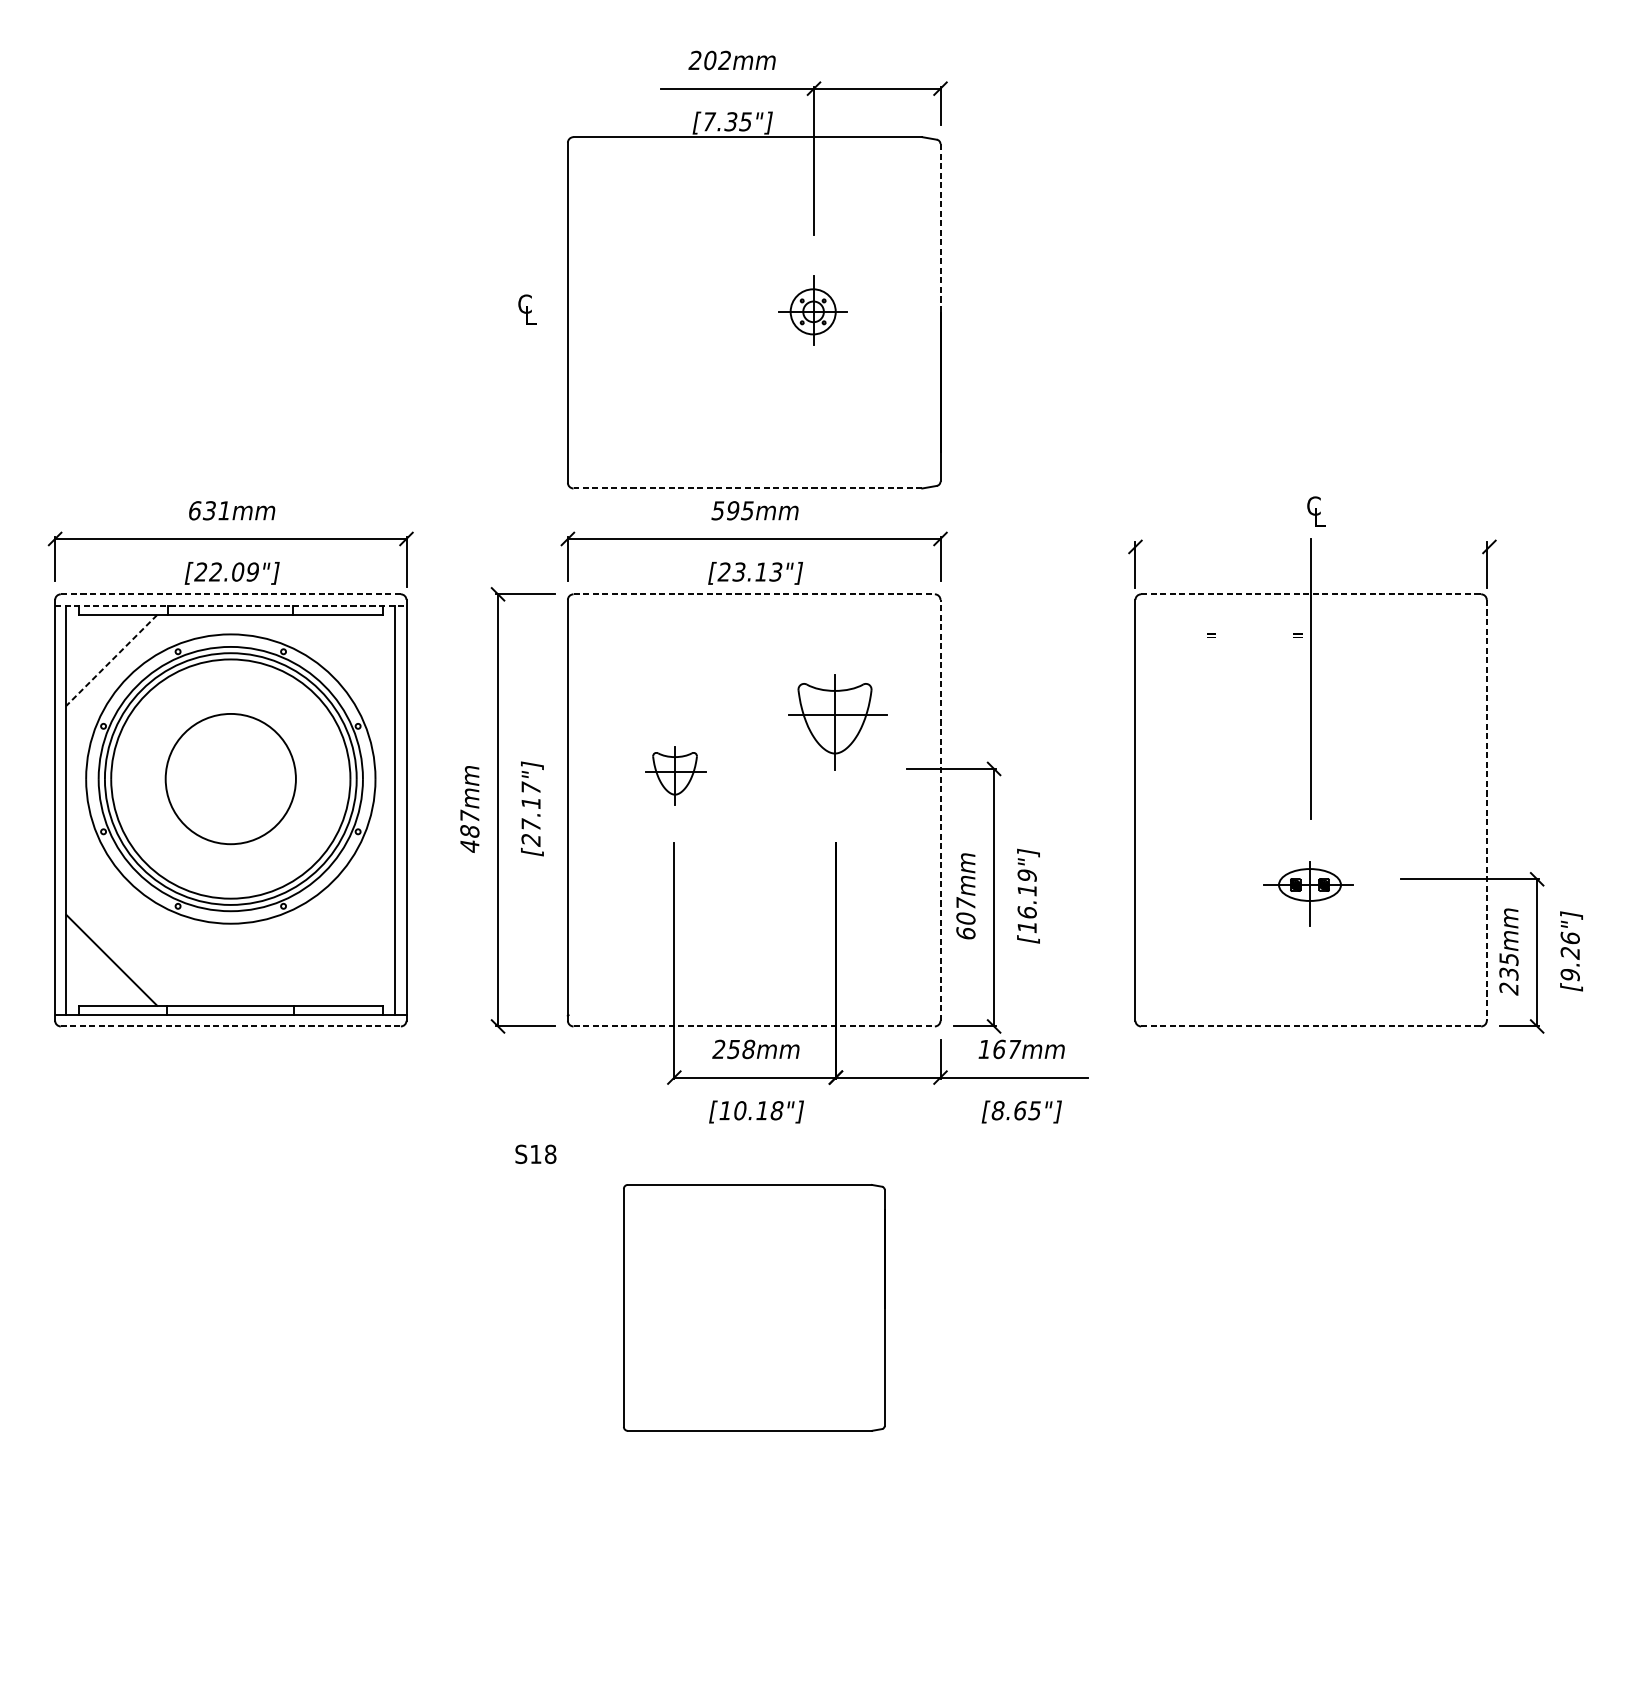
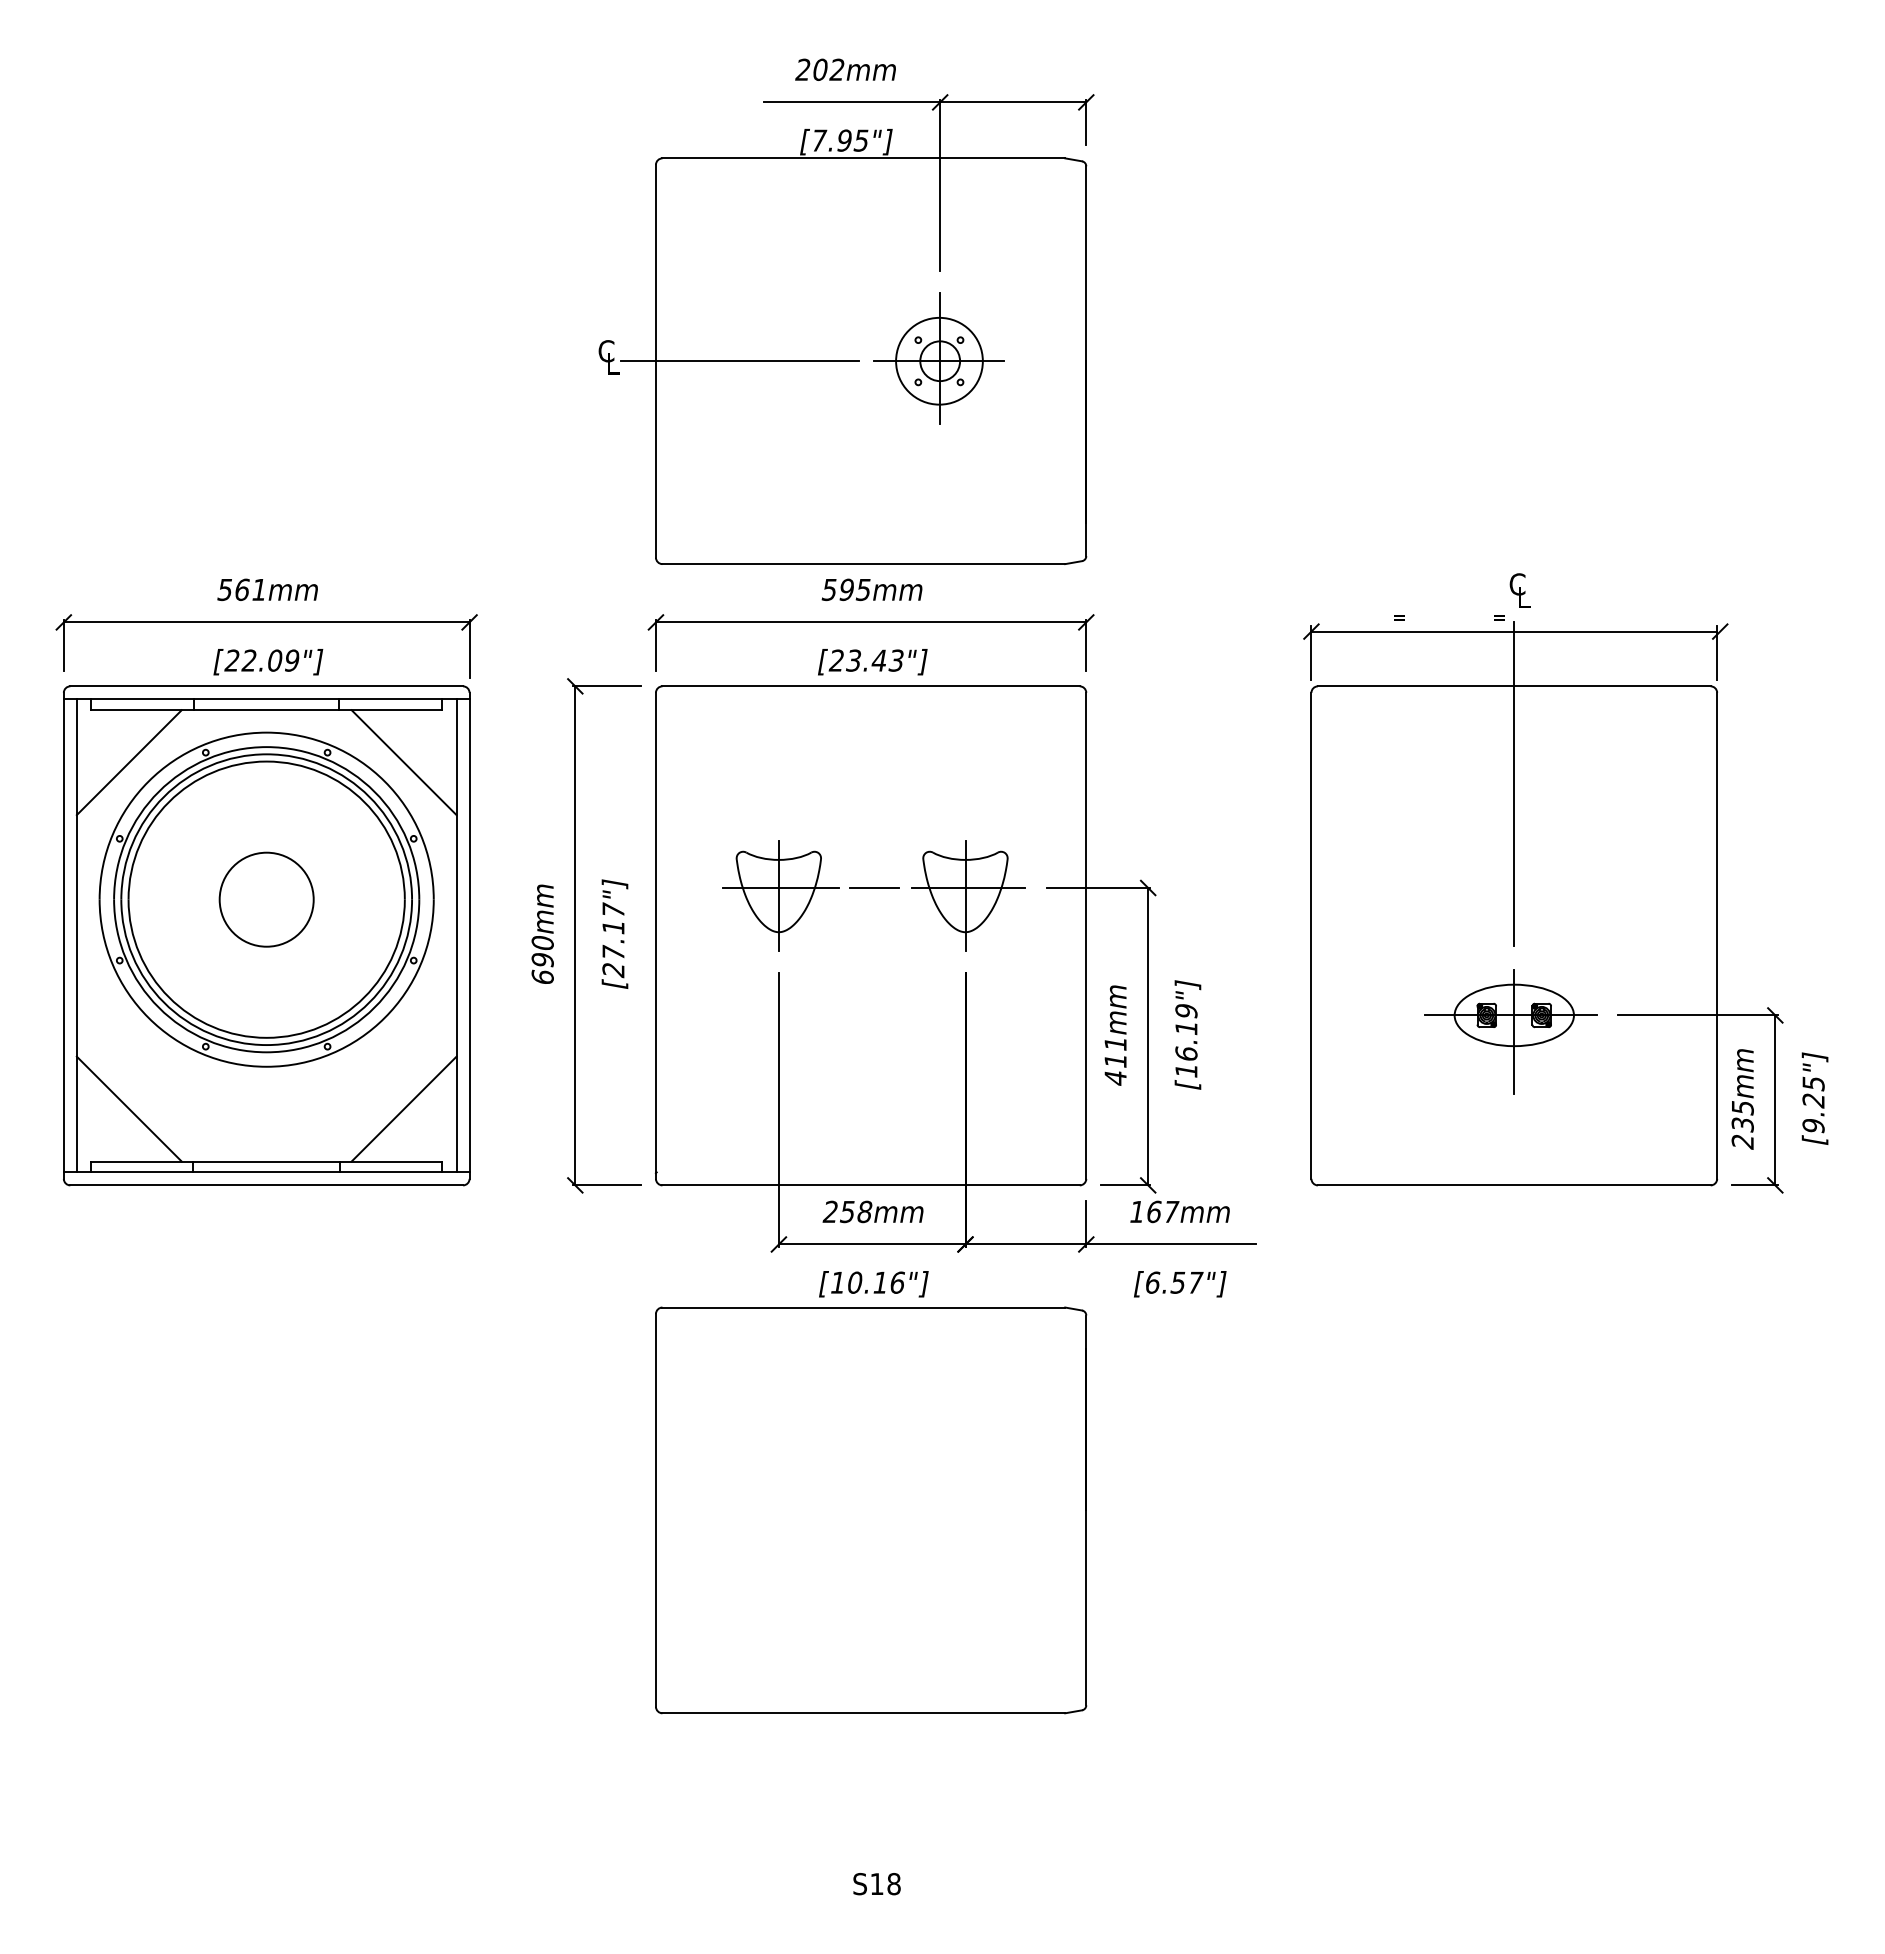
text: (730, 121) -> (843, 140), [7.35"] -> [7.95"]
line: (940, 229) -> (1086, 264), dashed -> solid
part: (812, 310) -> (938, 358), size x1.67
line: (640, 313) -> (739, 361), added
line: (747, 488) -> (863, 564), dashed -> solid
text: (202, 510) -> (233, 589), 631mm -> 561mm
line: (1311, 546) -> (1514, 631), added
text: (760, 571) -> (878, 660), [23.13"] -> [23.43"]
line: (230, 594) -> (266, 686), dashed -> solid
line: (754, 594) -> (871, 686), dashed -> solid
line: (1311, 594) -> (1514, 686), dashed -> solid
line: (230, 605) -> (266, 699), dashed -> solid
text: (1255, 635) -> (1449, 617), moved
line: (349, 660) -> (403, 762), added
line: (111, 661) -> (128, 763), dashed -> solid
part: (837, 721) -> (968, 895), moved
line: (757, 768) -> (874, 887), added
part: (675, 775) -> (780, 895), size x1.67
circle: (230, 778) -> (266, 899), size x0.62
line: (940, 810) -> (1086, 935), dashed -> solid
line: (1487, 810) -> (1717, 936), dashed -> solid
text: (469, 831) -> (542, 960), 487mm -> 690mm
part: (1307, 893) -> (1510, 1031), size x1.67
text: (965, 918) -> (1115, 1060), 607mm -> 411mm
text: (1570, 938) -> (1813, 1083), [9.26"] -> [9.25"]
line: (349, 959) -> (403, 1108), added
line: (231, 1026) -> (267, 1185), dashed -> solid
line: (754, 1026) -> (871, 1185), dashed -> solid
line: (1311, 1026) -> (1514, 1185), dashed -> solid
text: (777, 1110) -> (897, 1282), [10.18"] -> [10.16"]
text: (1016, 1110) -> (1174, 1282), [8.65"] -> [6.57"]
text: (535, 1154) -> (876, 1884), moved
part: (754, 1307) -> (871, 1510), size x1.43

